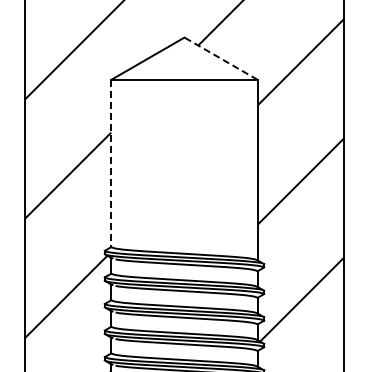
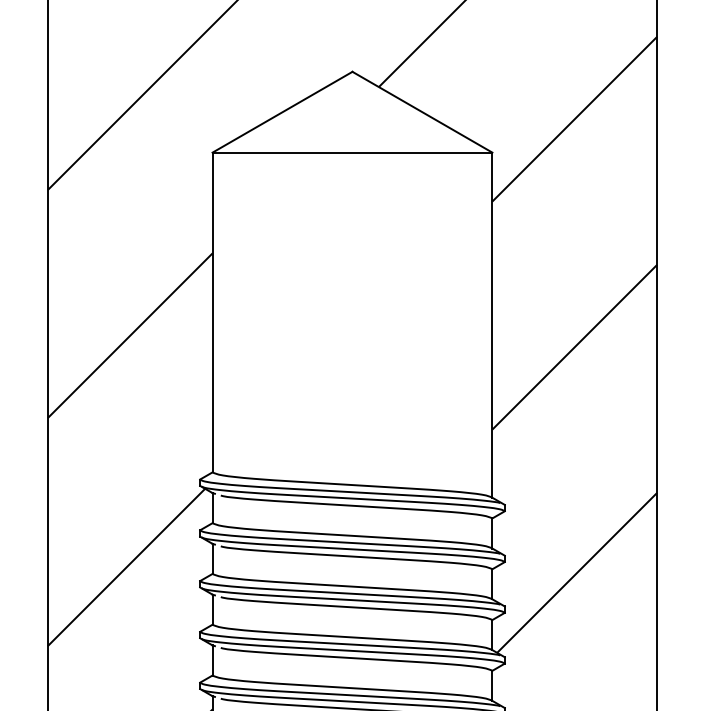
line: (220, 58) -> (421, 111), dashed -> solid
line: (111, 163) -> (212, 312), dashed -> solid

